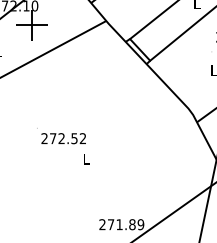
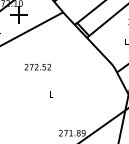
text: (62, 137) -> (37, 66), moved

